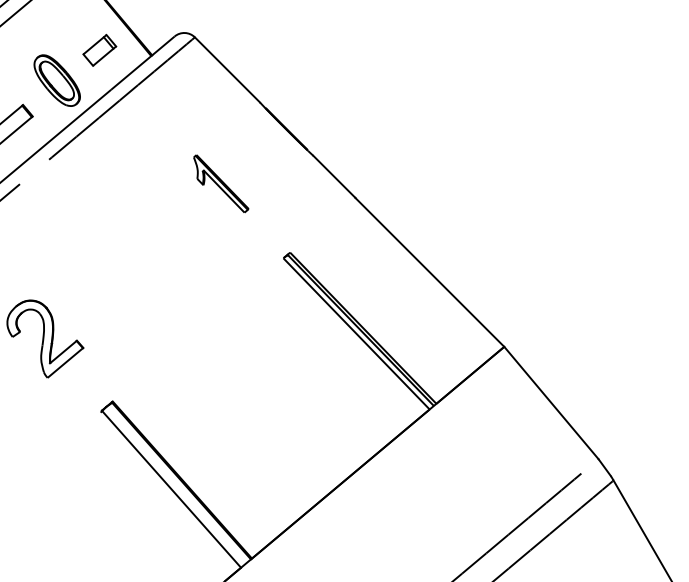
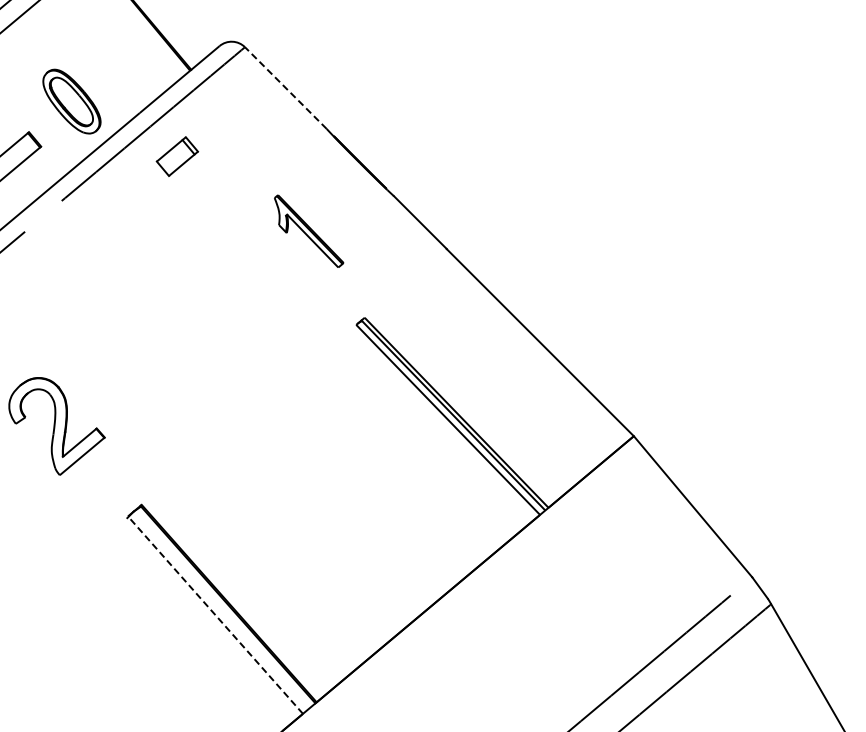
part: (99, 50) -> (177, 156), moved
line: (227, 70) -> (285, 88), solid -> dashed
part: (221, 183) -> (309, 230), moved
line: (171, 489) -> (215, 615), solid -> dashed

